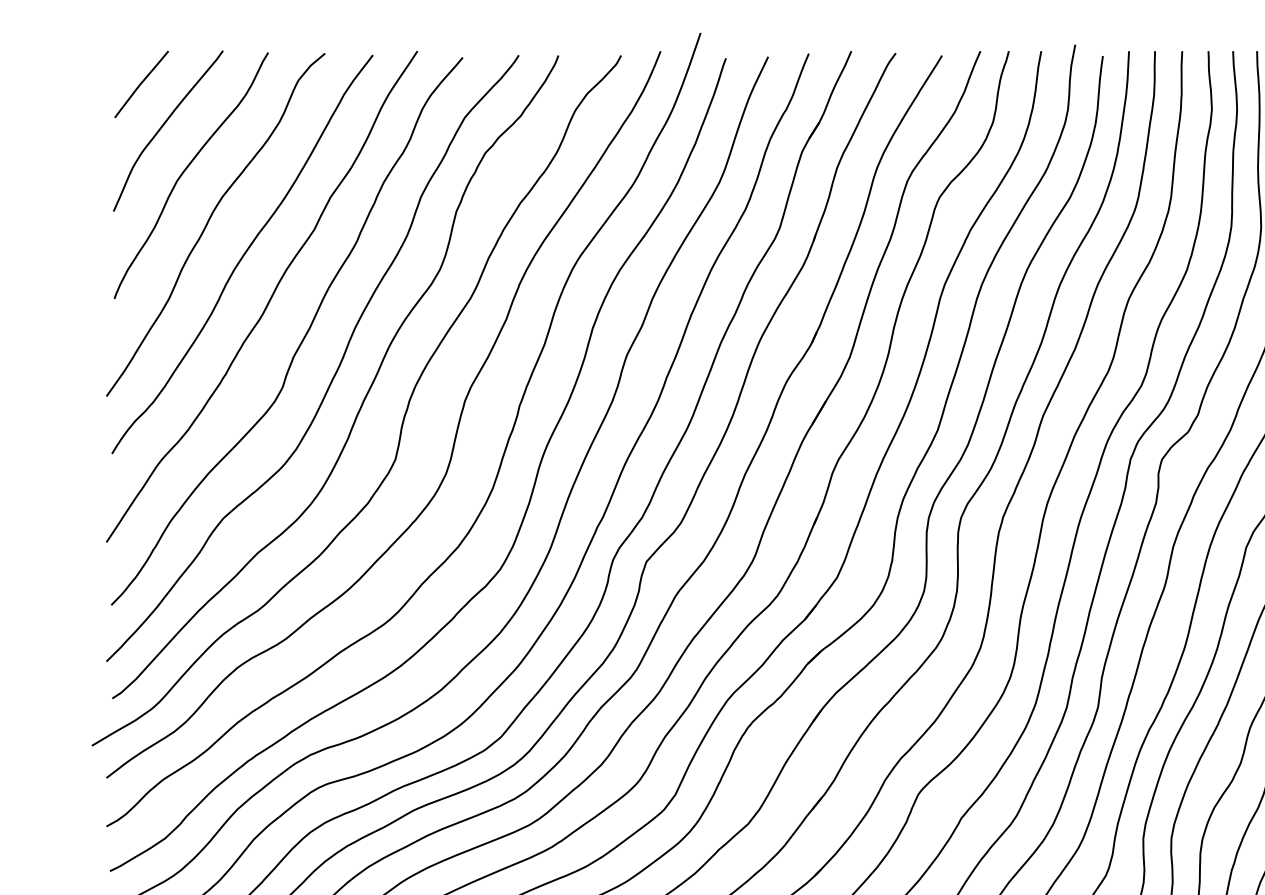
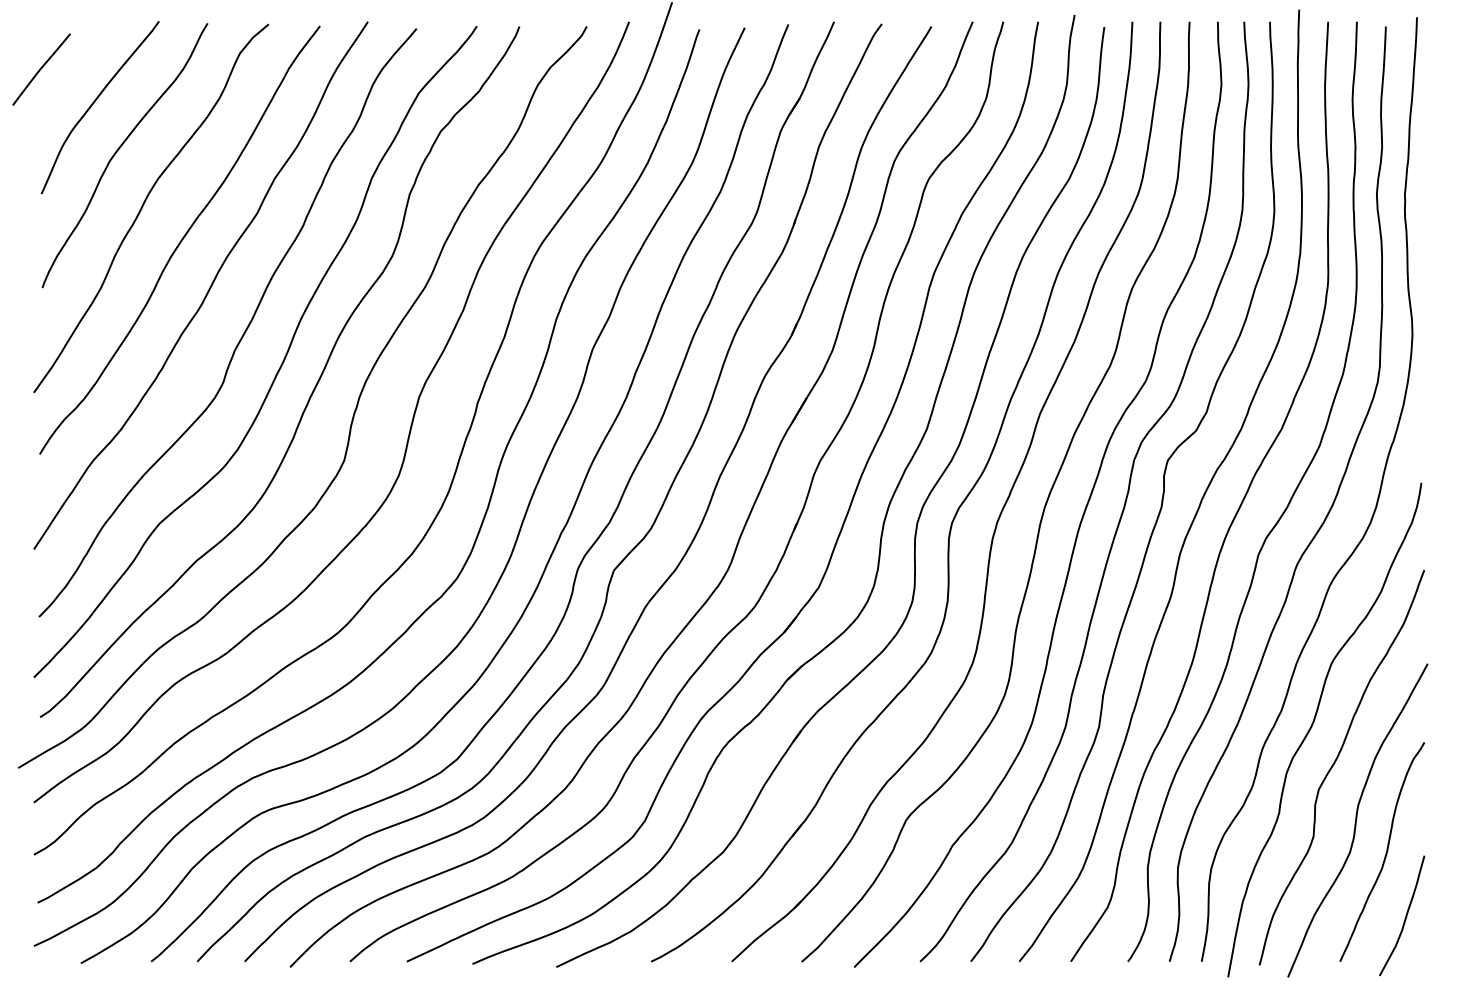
curve: (141, 84) -> (41, 69), moved

